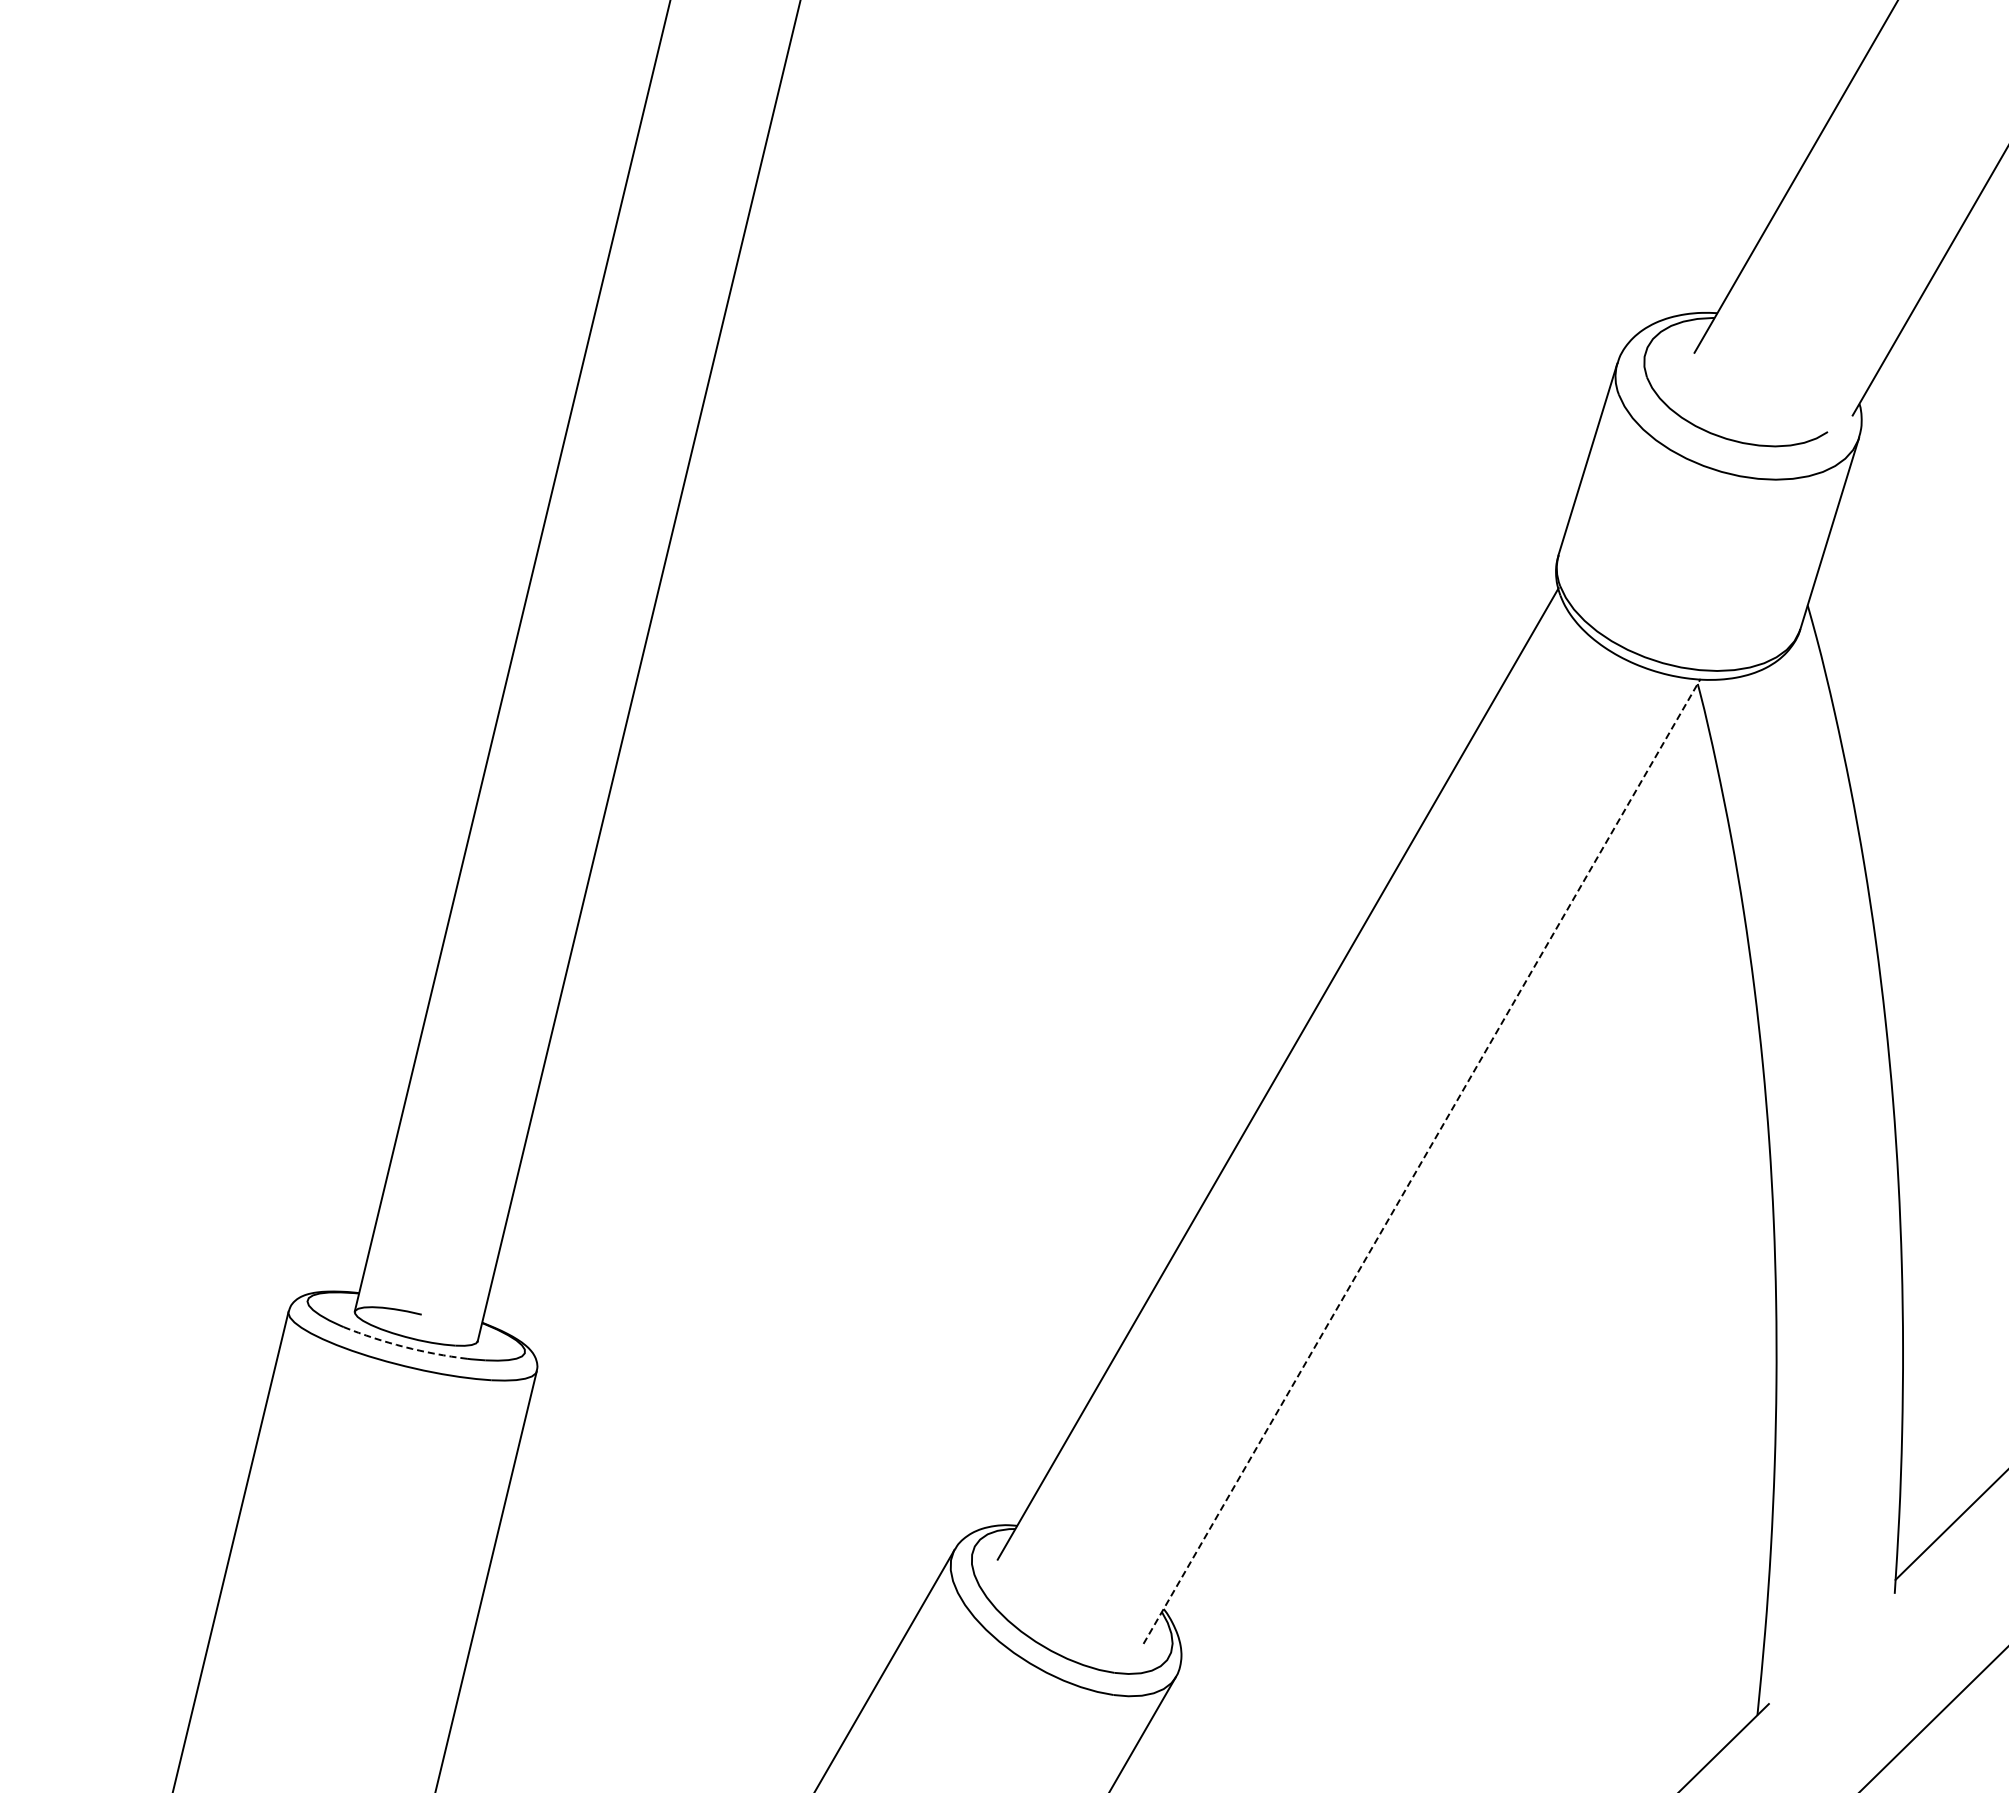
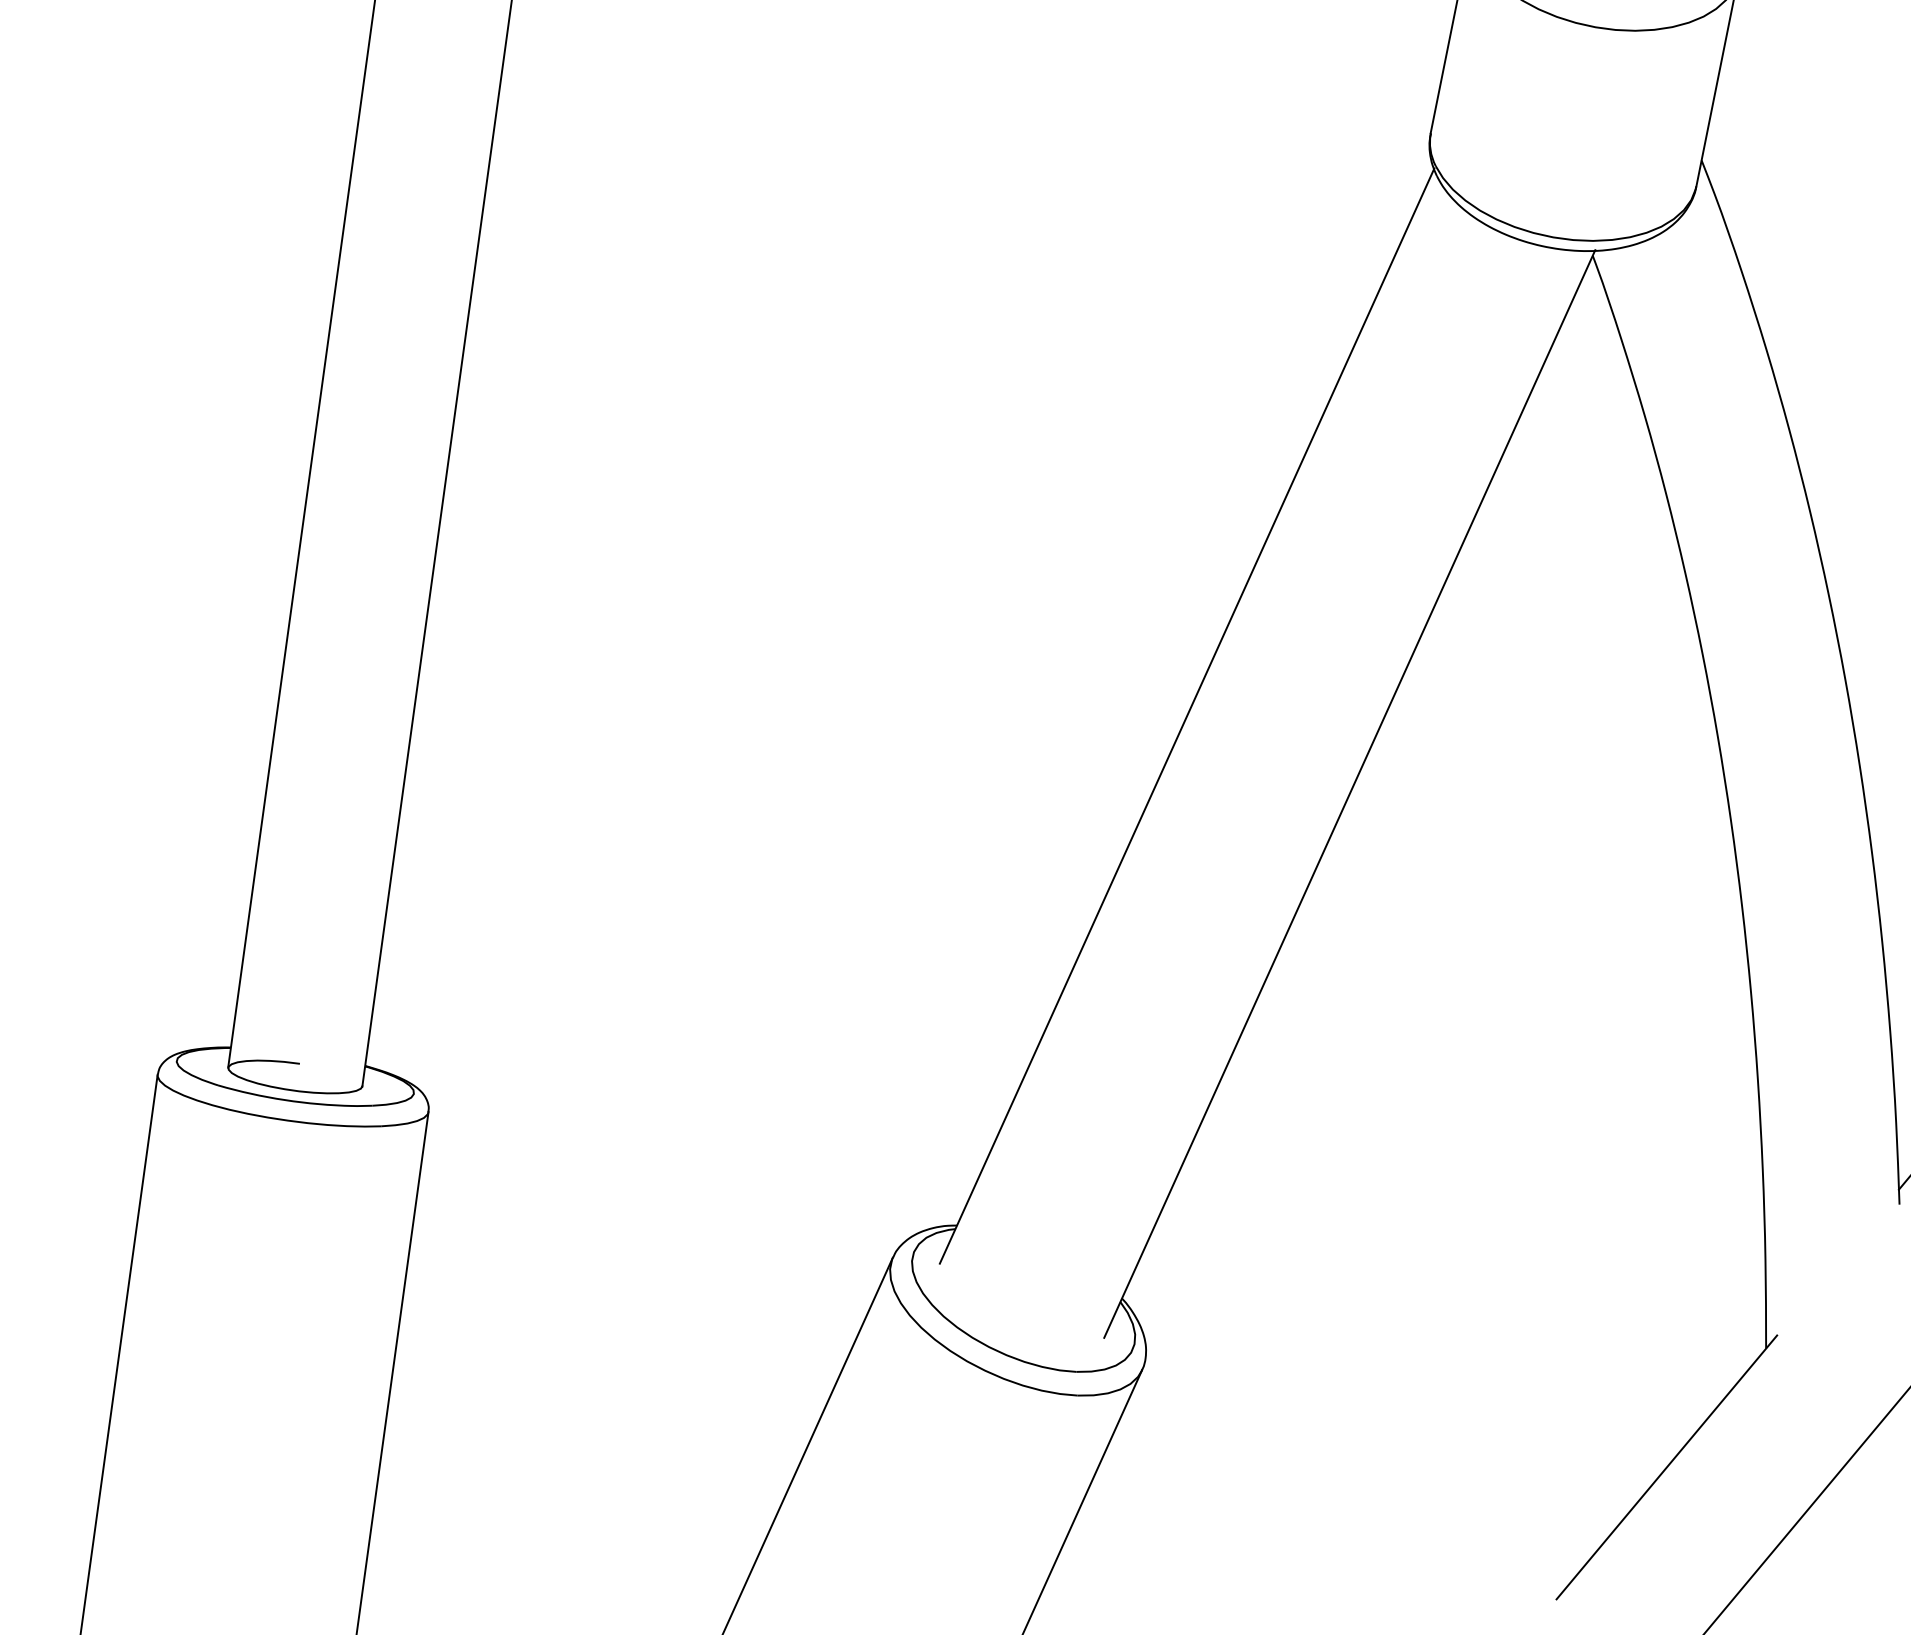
line: (1422, 1160) -> (1350, 793), dashed -> solid
arc: (404, 1346) -> (284, 1099), dashed -> solid

